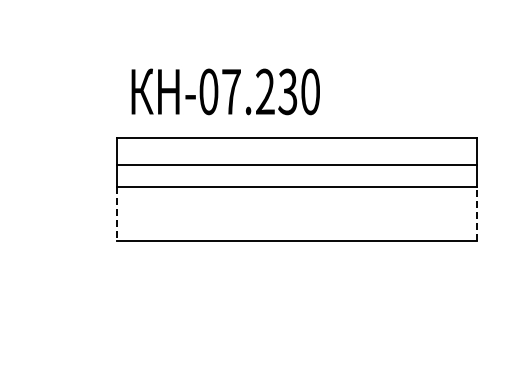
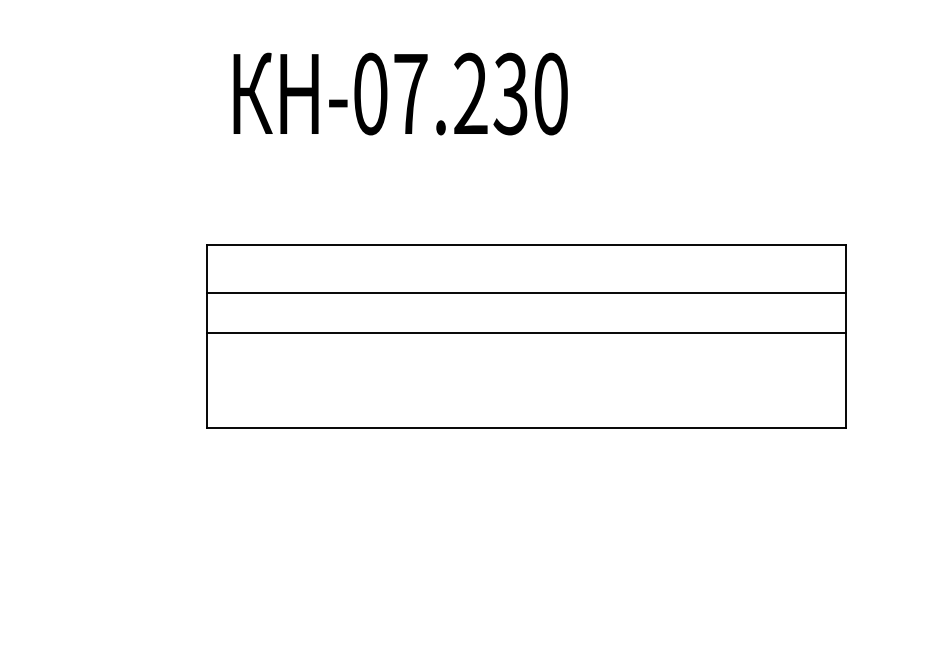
text: (225, 91) -> (400, 93), moved
line: (476, 213) -> (845, 379), dashed -> solid
line: (116, 214) -> (206, 380), dashed -> solid

